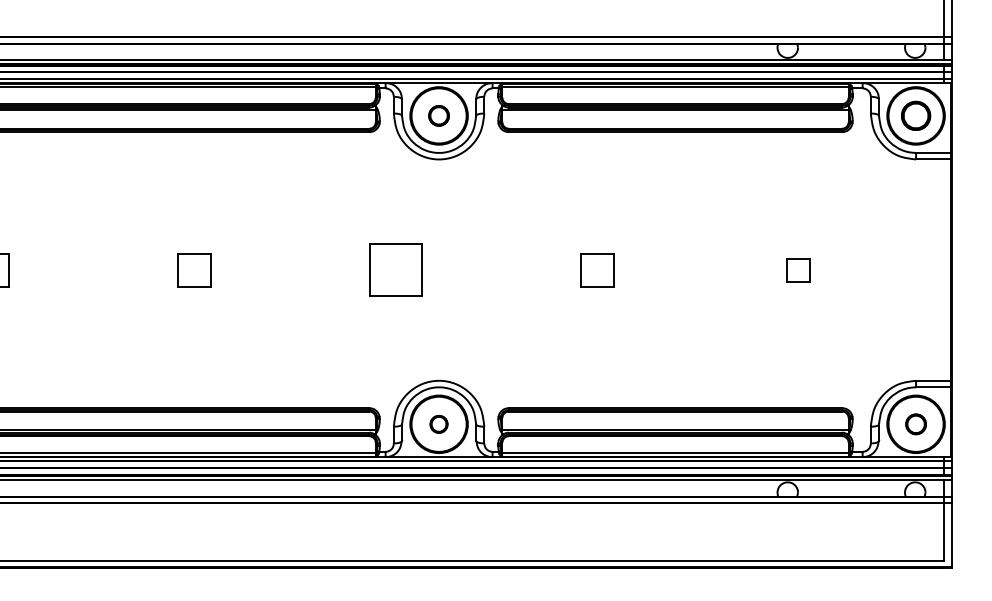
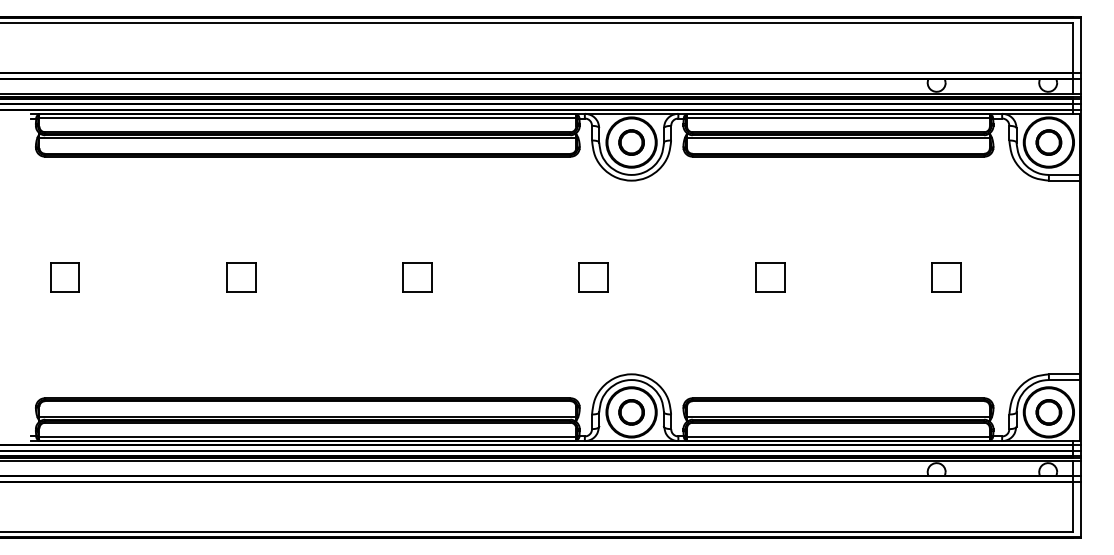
part: (438, 115) -> (631, 142), size x1.43
part: (395, 270) -> (593, 277), size x0.62
part: (799, 270) -> (946, 277), size x1.43
part: (438, 424) -> (631, 412), size x1.67
part: (915, 424) -> (1048, 412), size x1.43

